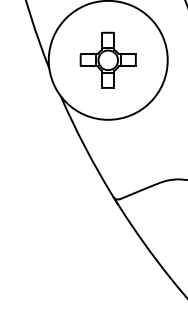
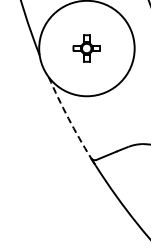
part: (107, 60) -> (86, 48), size x0.6
arc: (85, 147) -> (68, 118), solid -> dashed

